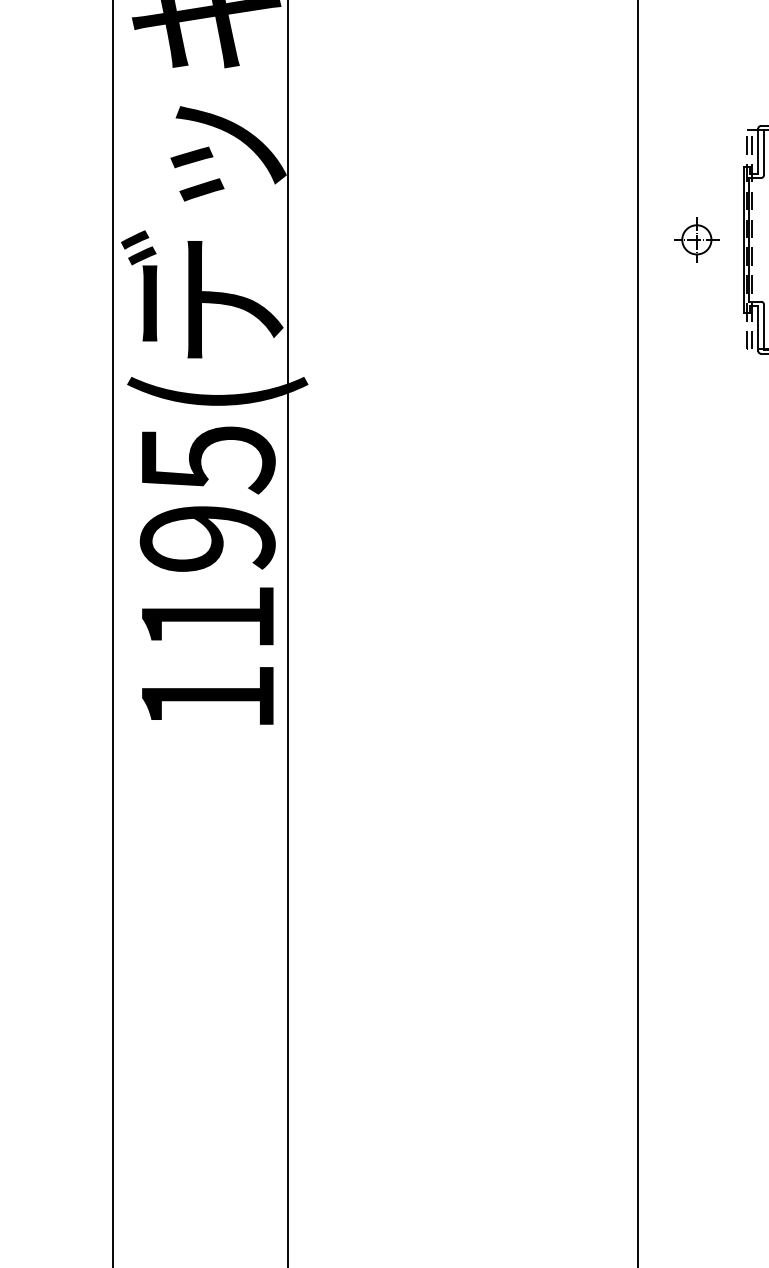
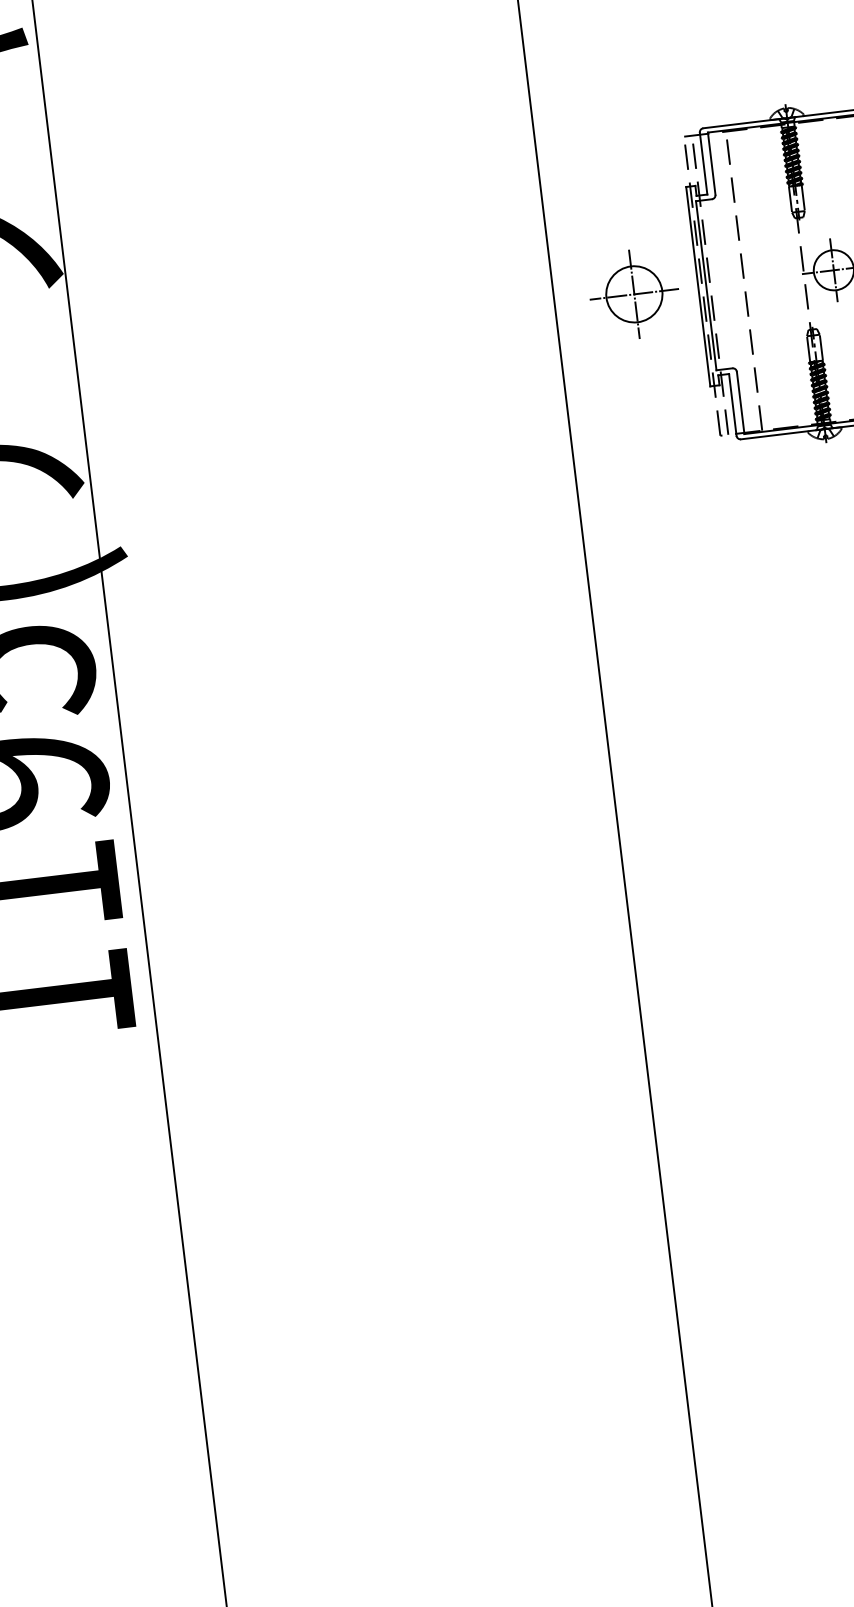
part: (696, 239) -> (633, 293), size x1.4

